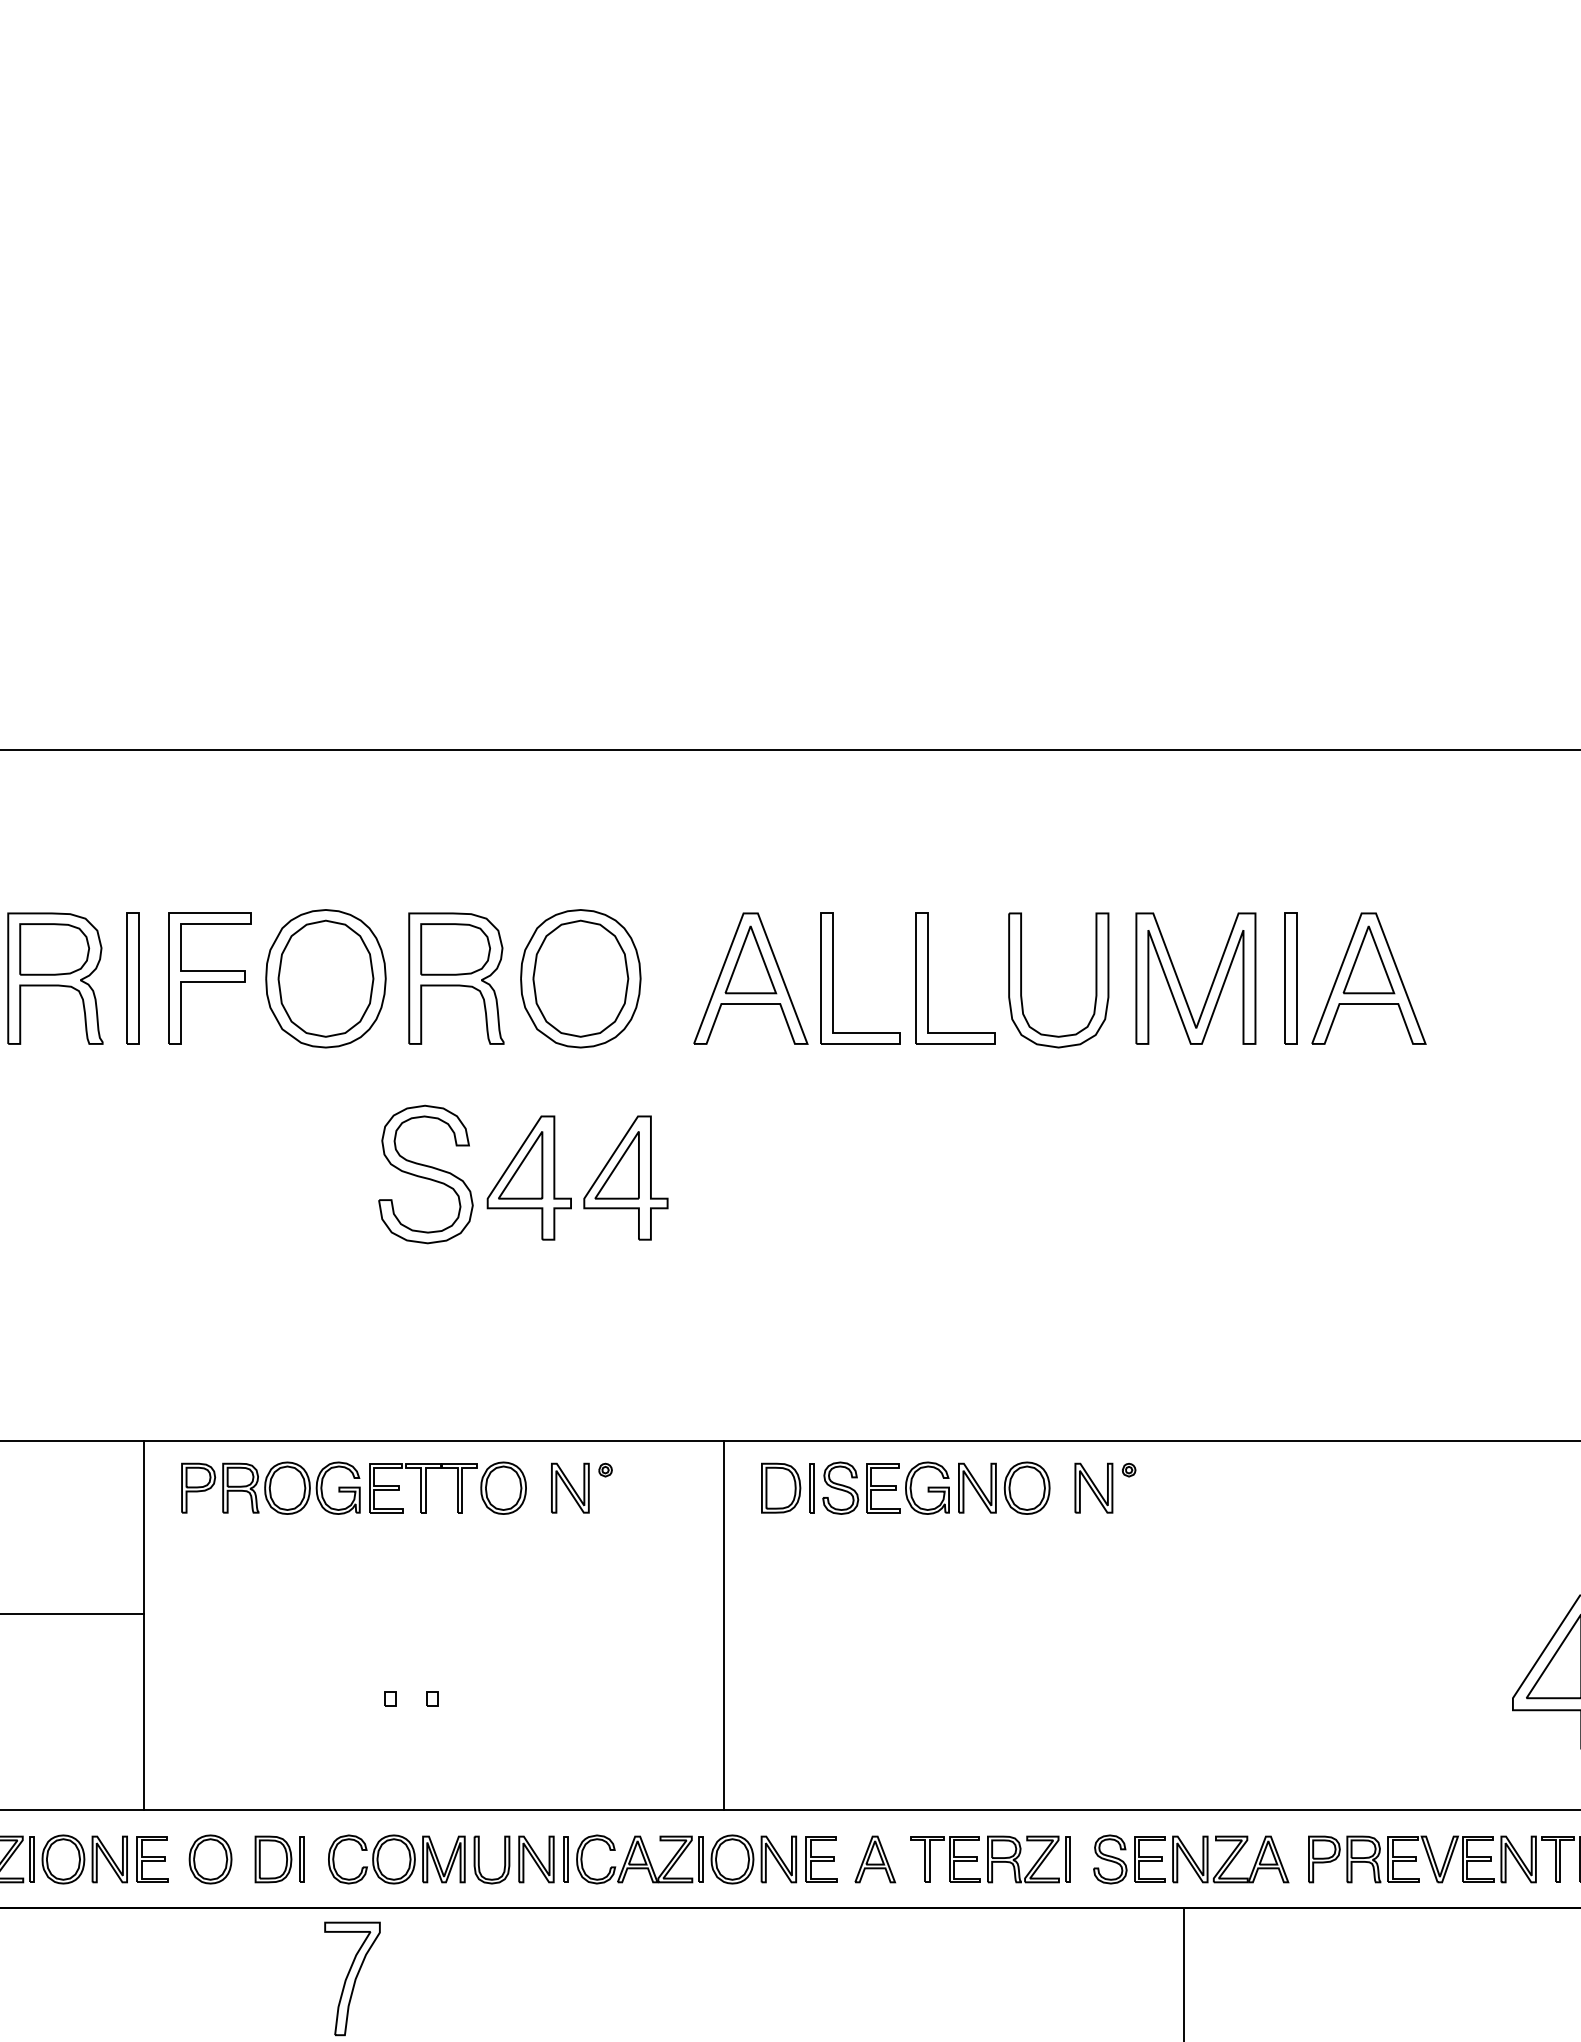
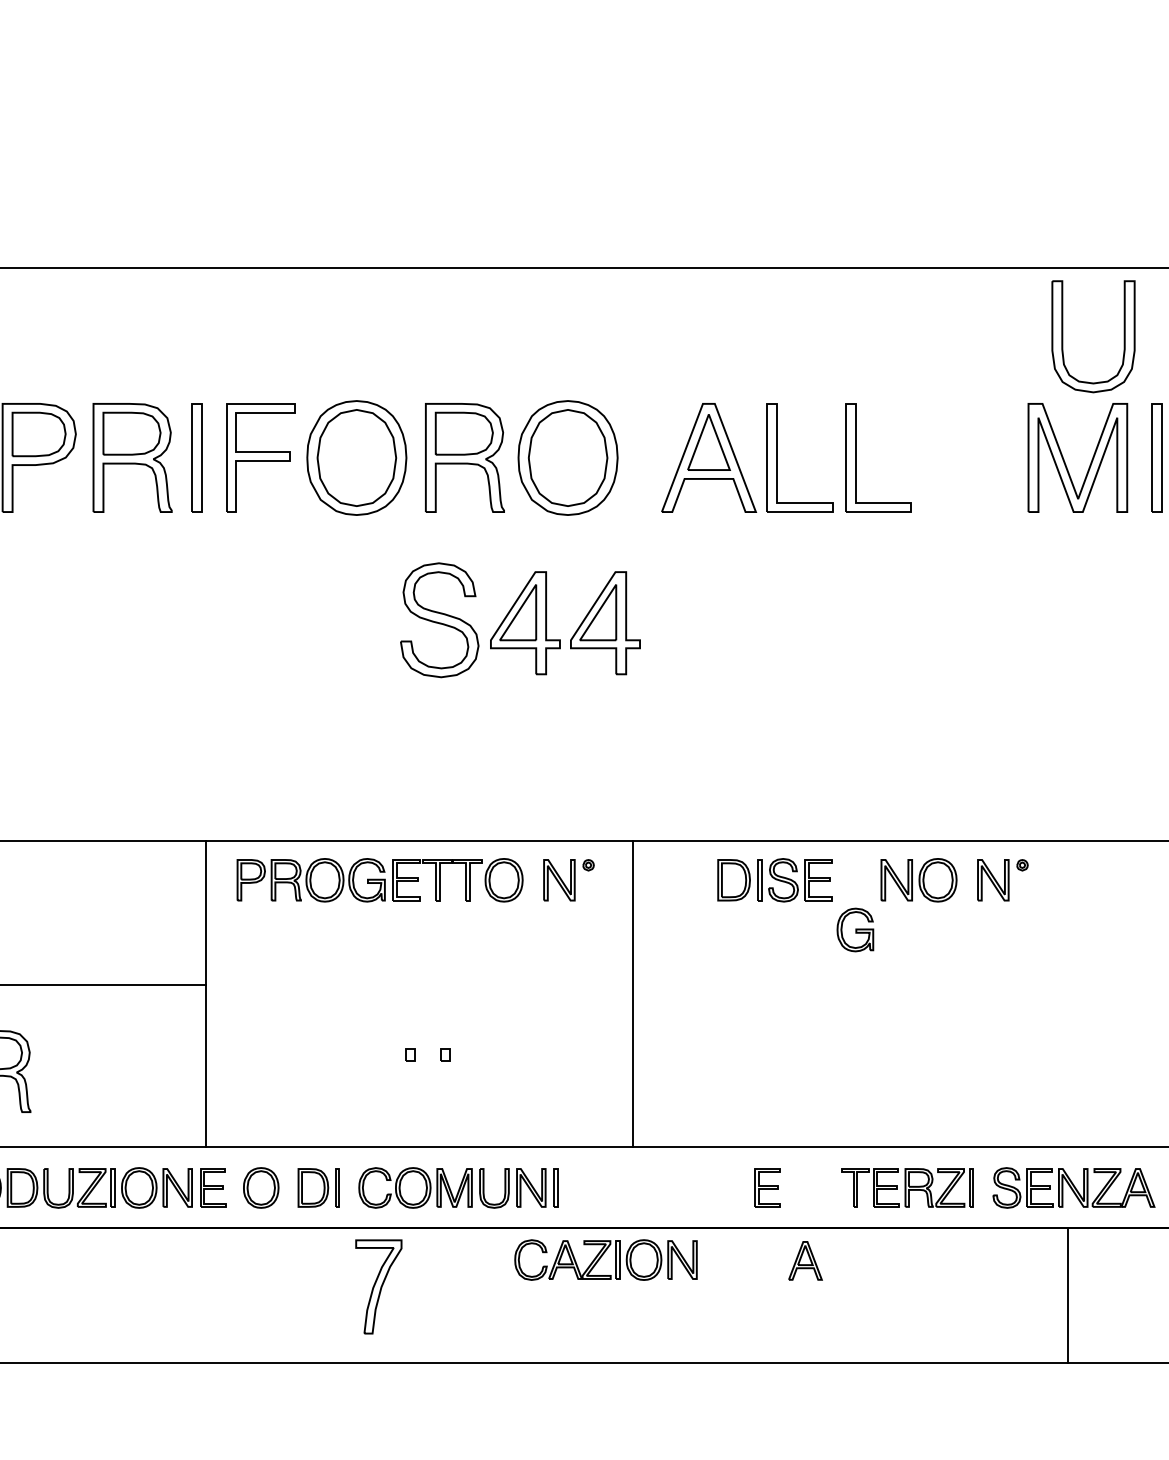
part: (1021, 980) -> (1062, 336), moved
part: (927, 1487) -> (855, 929), moved
line: (723, 1625) -> (632, 994), moved
part: (680, 1857) -> (600, 1258), moved
part: (875, 1859) -> (805, 1260), moved

